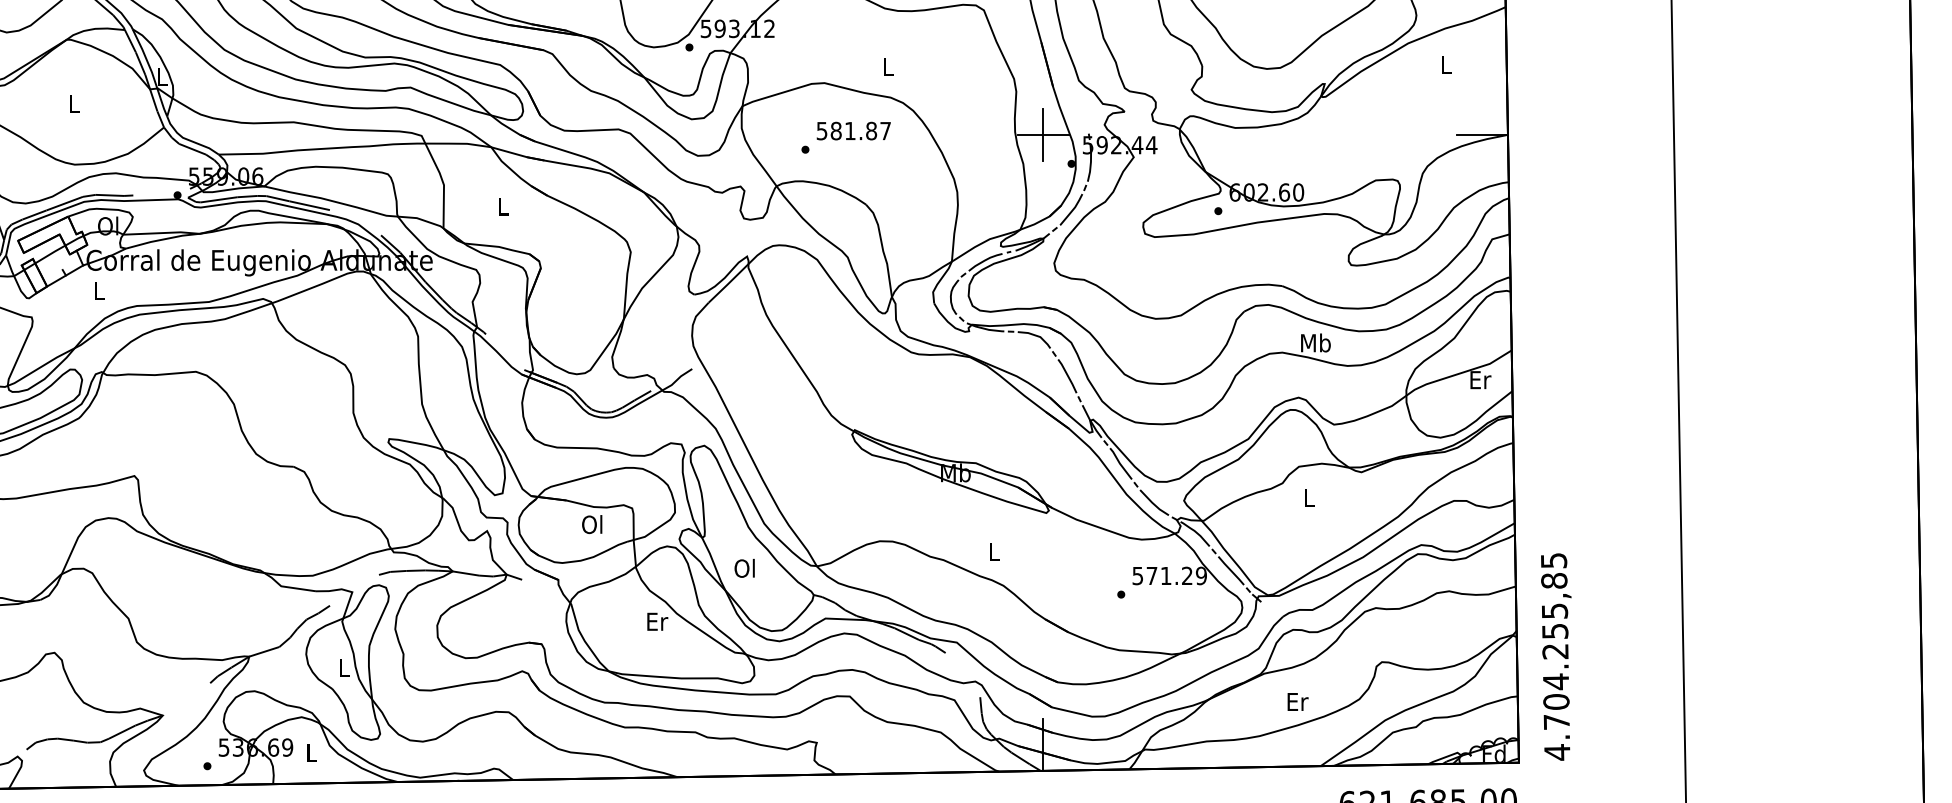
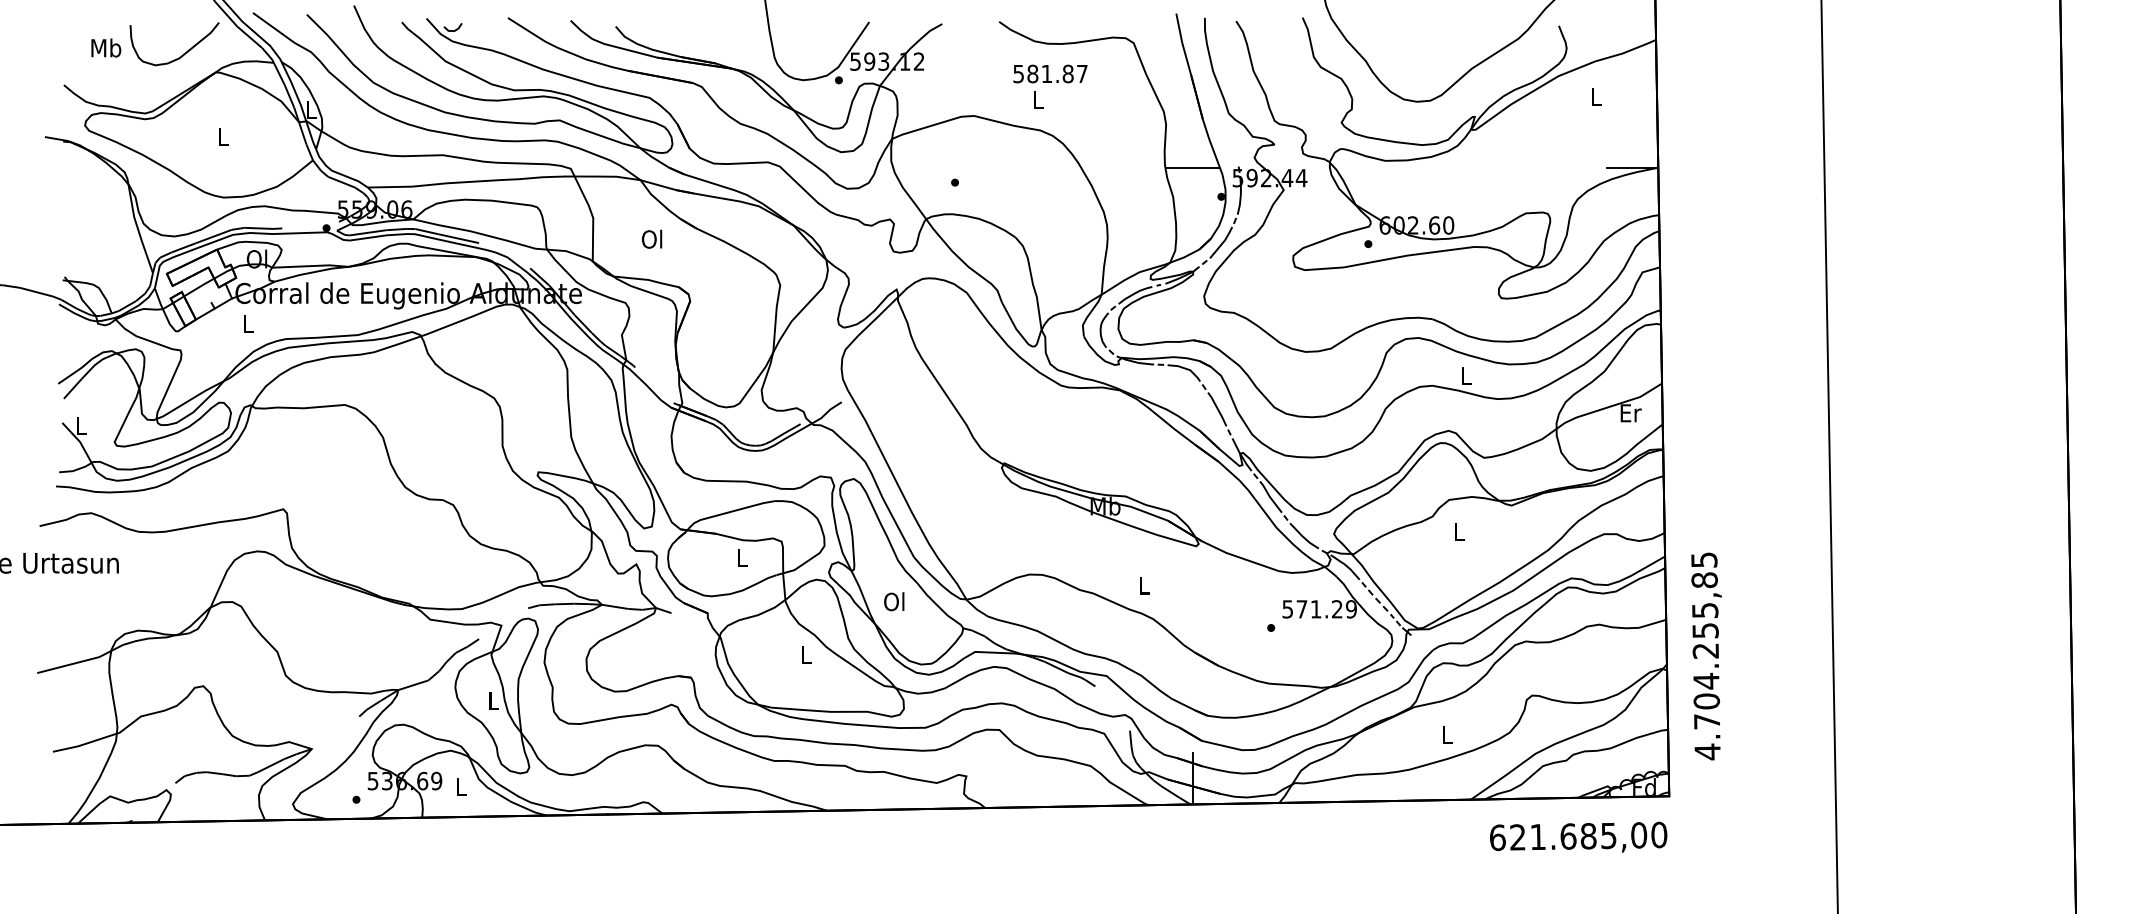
text: (853, 130) -> (1050, 73), moved
line: (1043, 134) -> (1193, 167), removed
text: (502, 205) -> (651, 238), L -> Ol
text: (1315, 342) -> (1465, 375), Mb -> L
text: (592, 524) -> (741, 557), Ol -> L
line: (1231, 571) -> (1381, 604), solid -> dashed
text: (657, 622) -> (806, 655), Er -> L
text: (1556, 657) -> (1706, 656), moved
text: (1297, 702) -> (1447, 735), Er -> L

